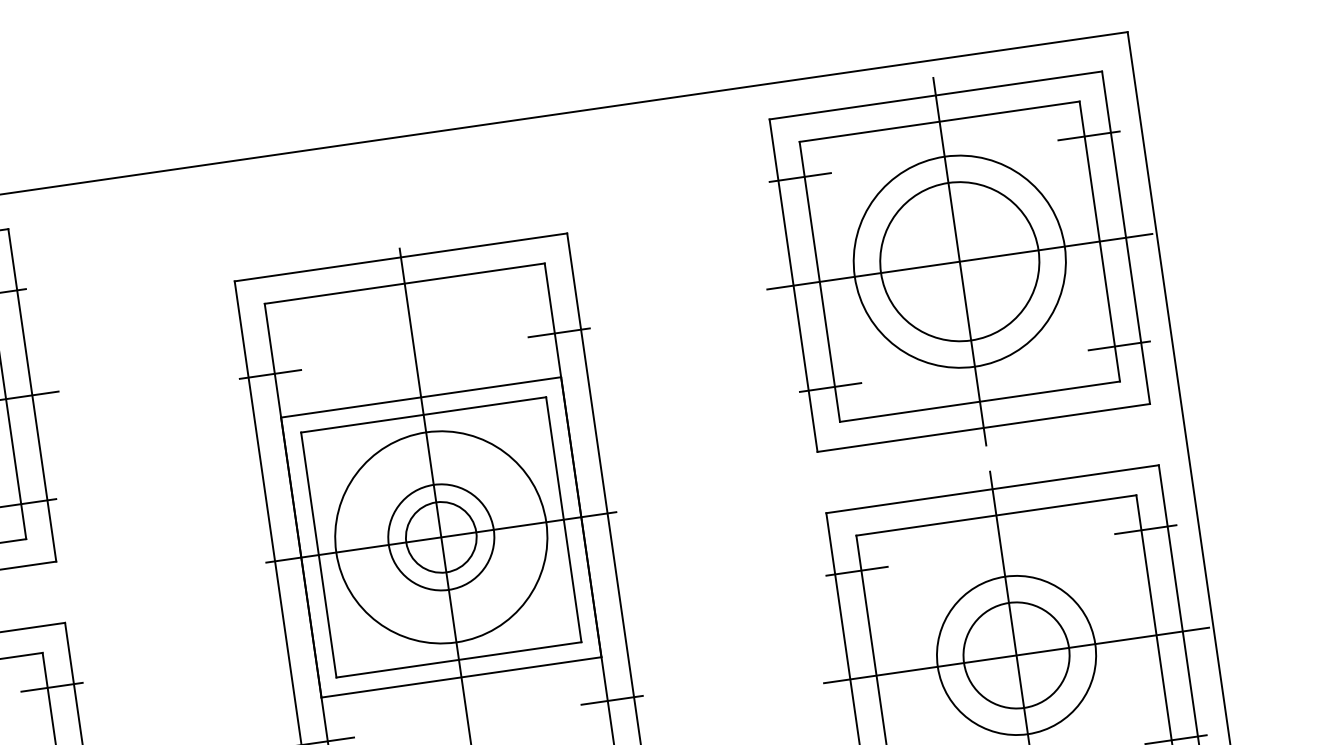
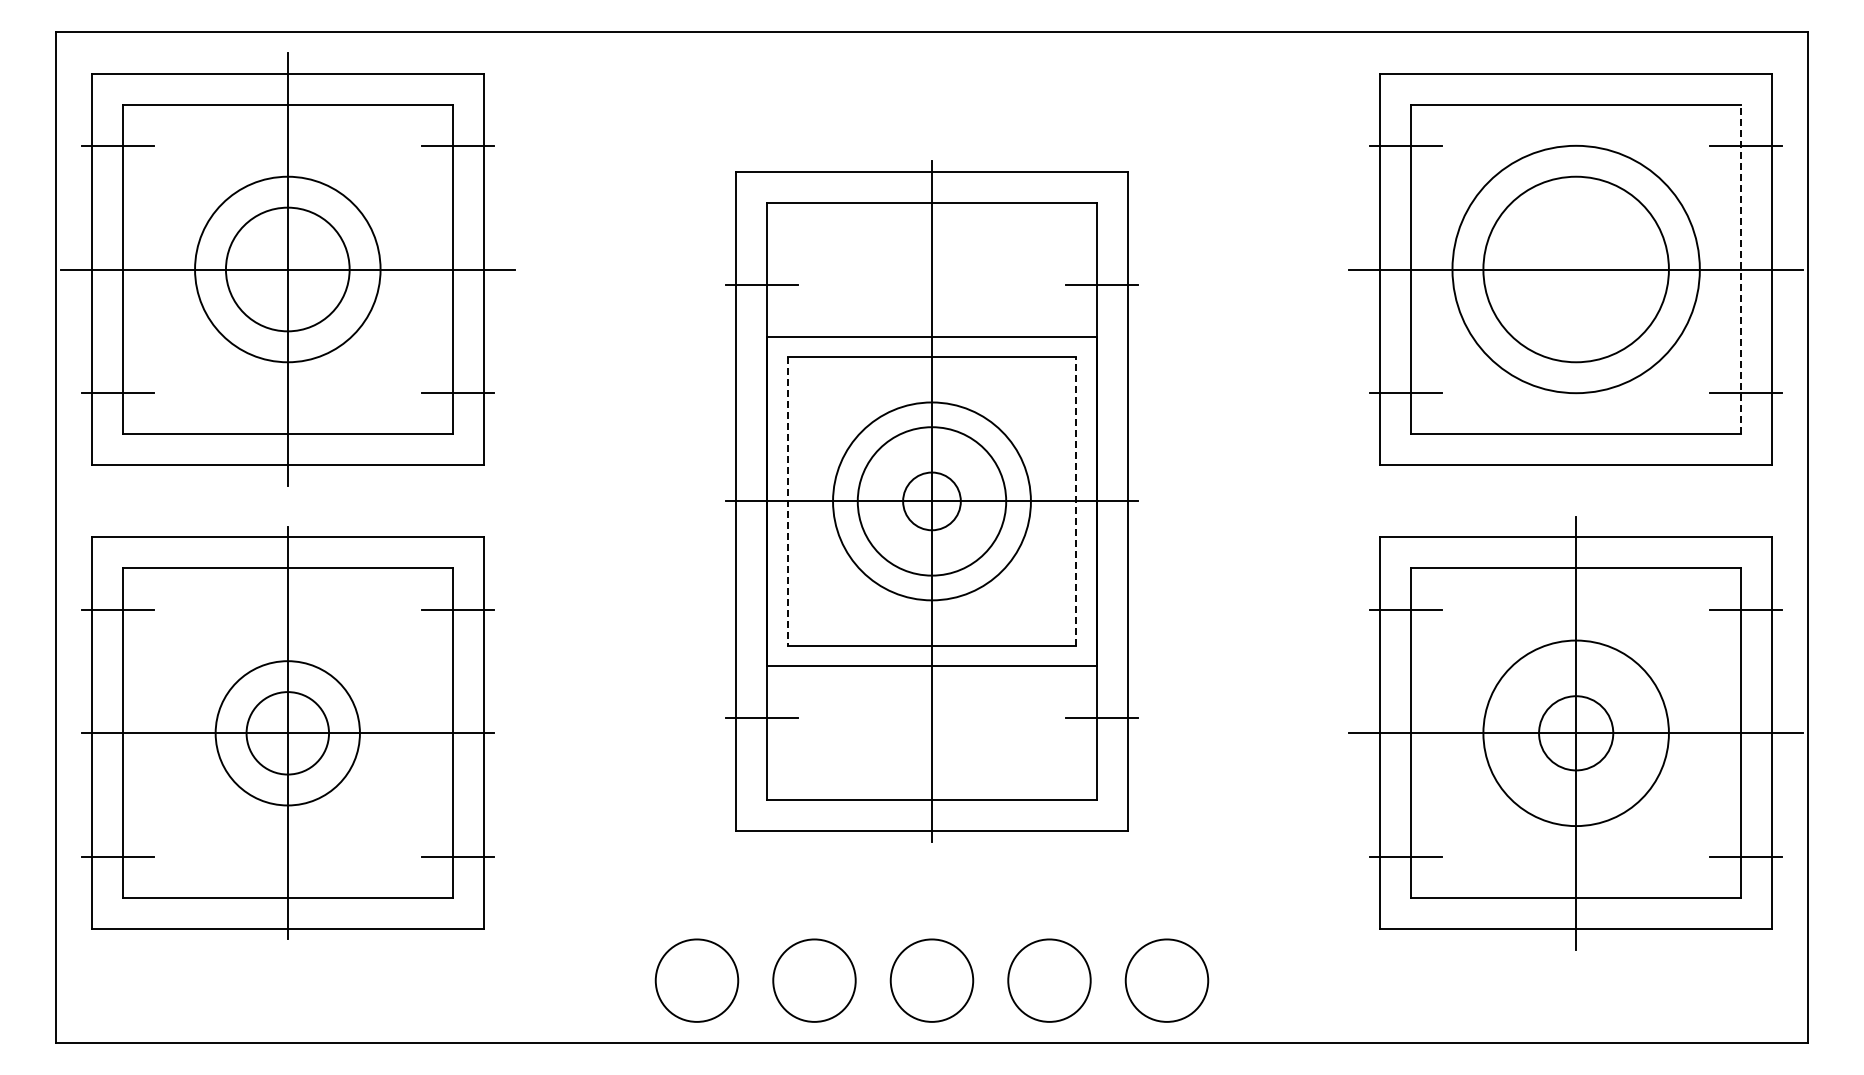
line: (1100, 241) -> (1741, 269), solid -> dashed
line: (960, 261) -> (1576, 269), removed
line: (563, 518) -> (1076, 500), solid -> dashed
circle: (440, 537) -> (931, 501), size x0.6
circle: (440, 537) -> (931, 501), size x0.7
circle: (440, 537) -> (931, 501), size x1.6
line: (318, 555) -> (787, 501), solid -> dashed
circle: (1016, 655) -> (1576, 733), size x0.6

